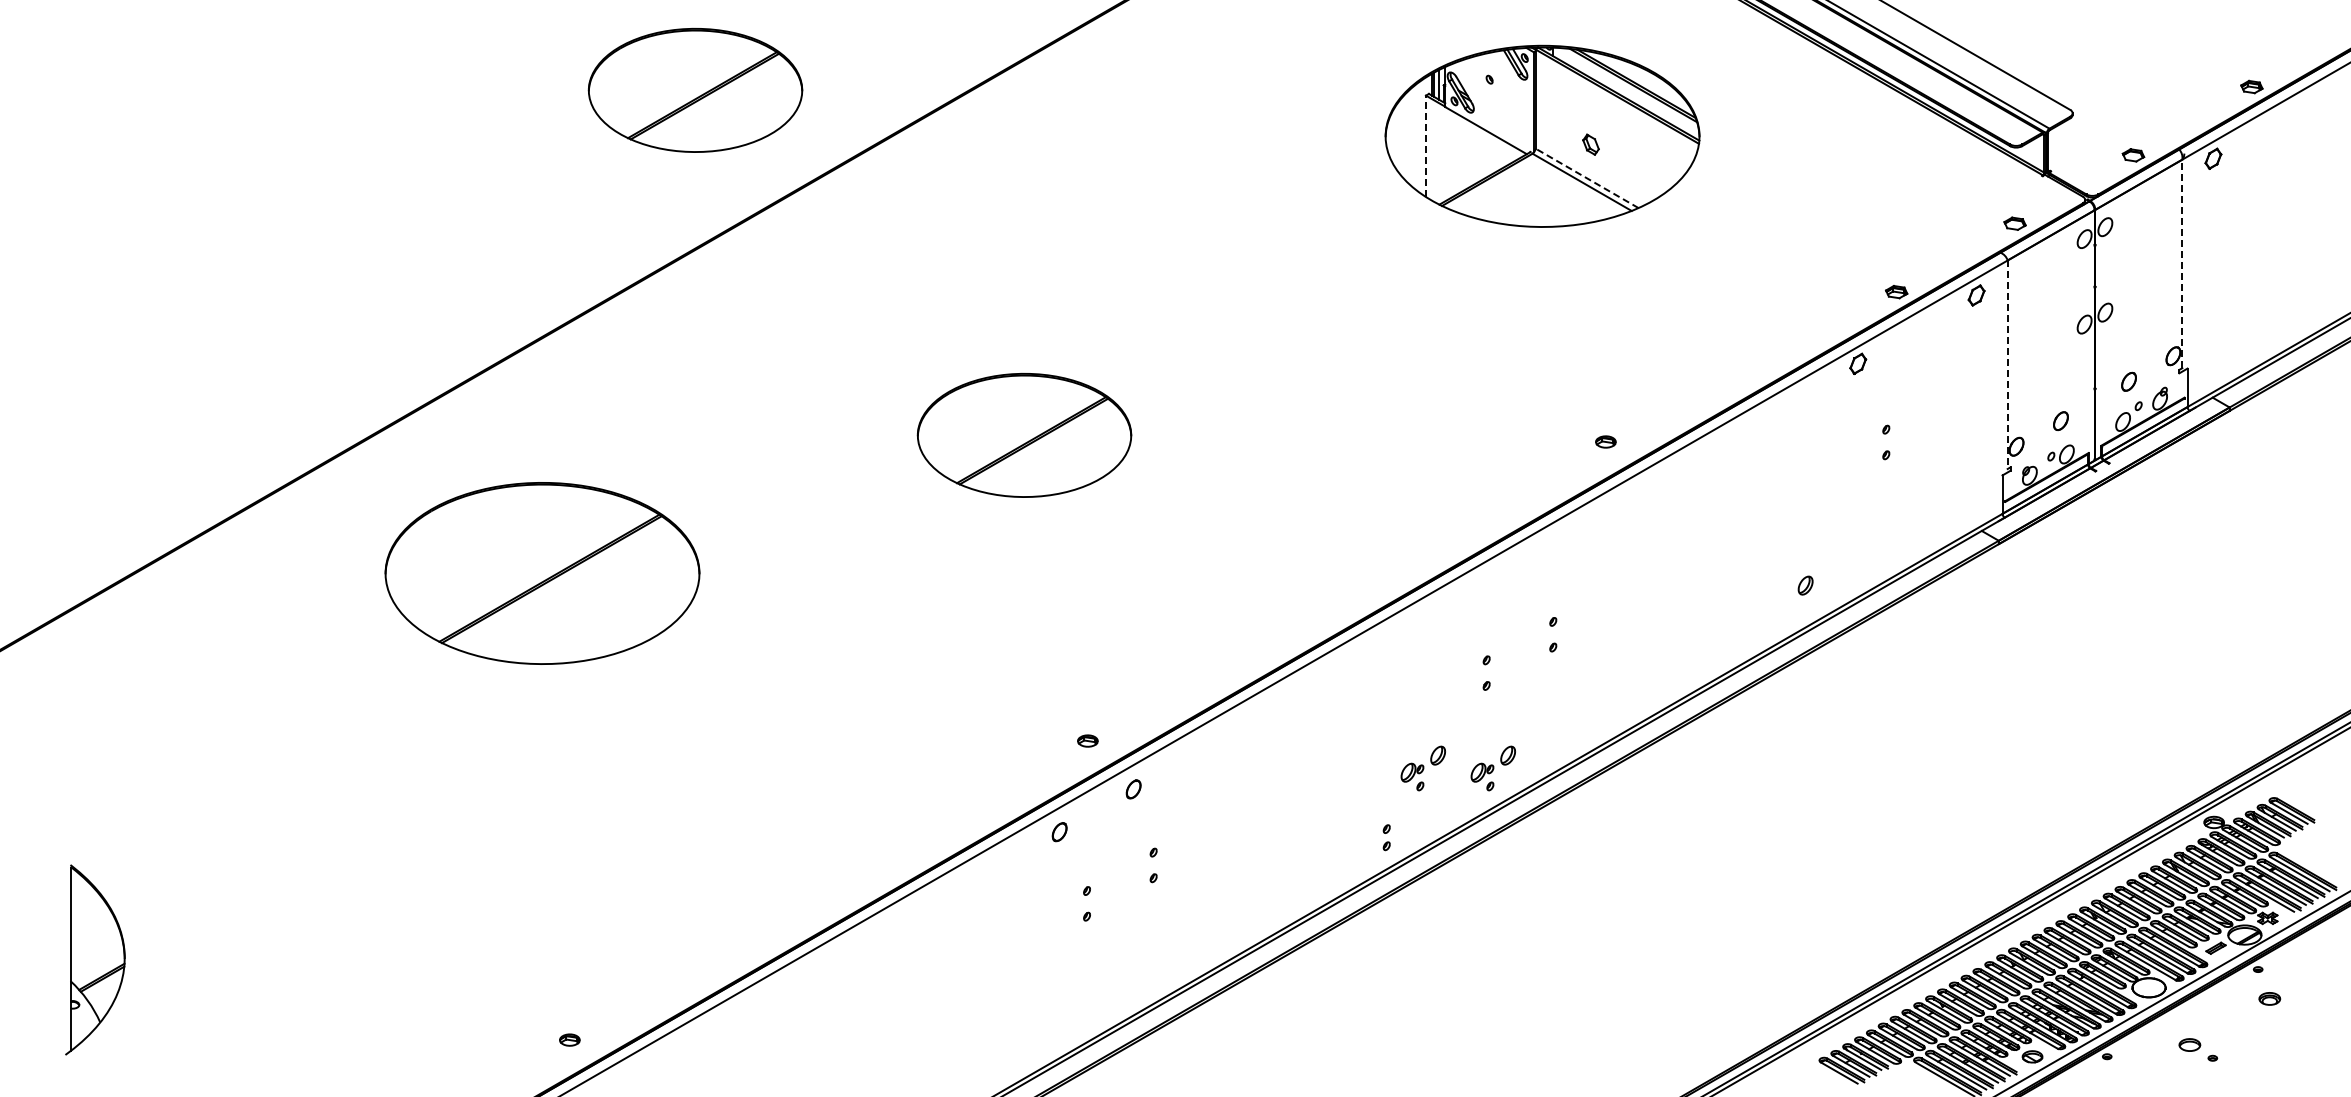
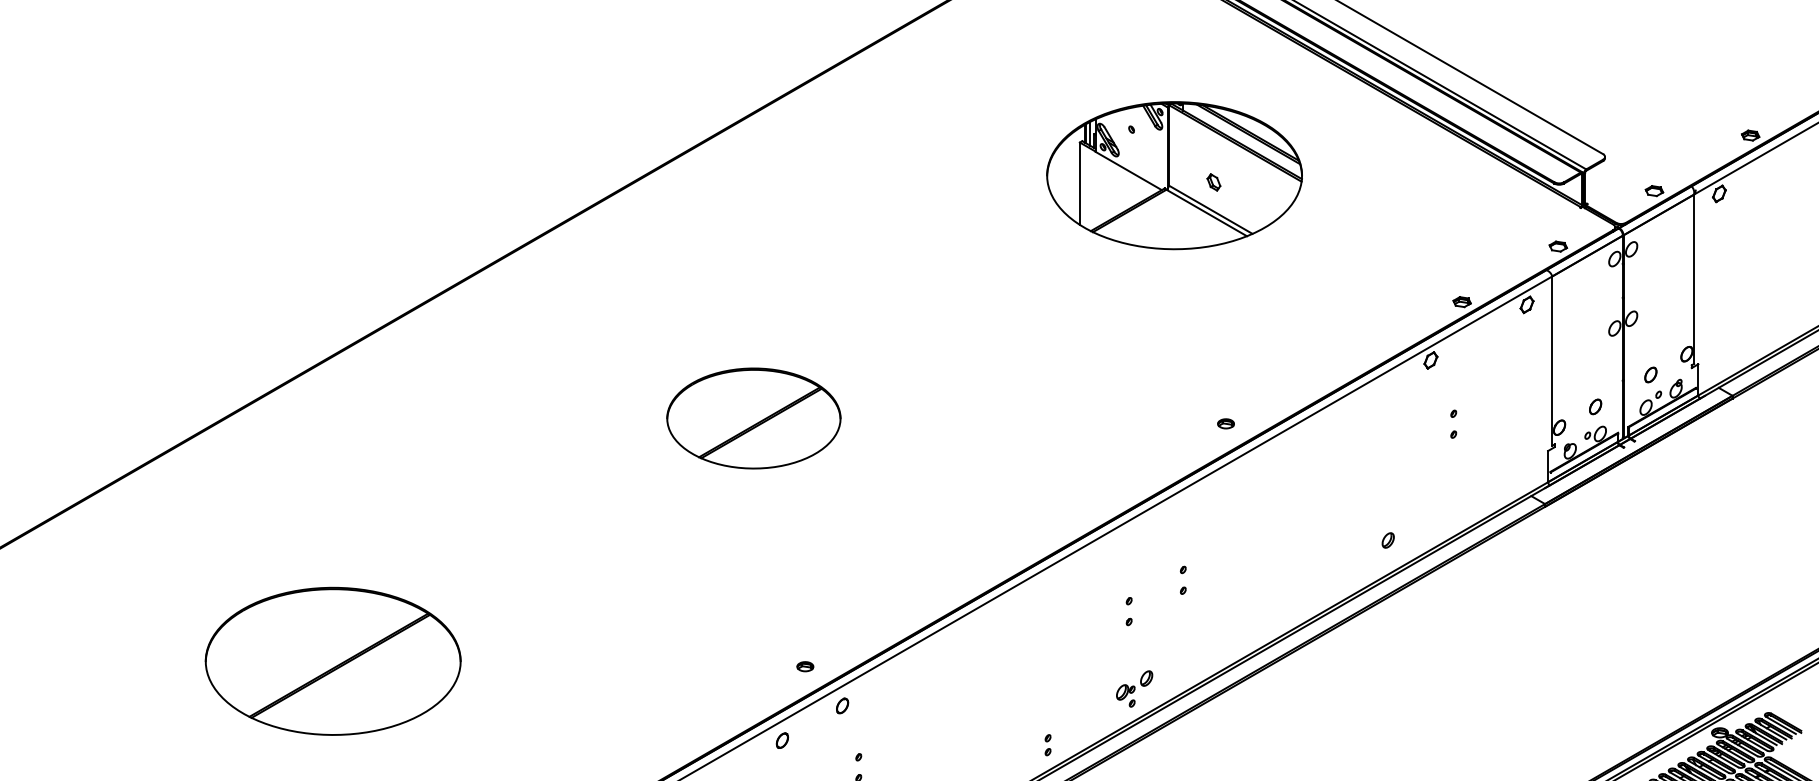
part: (695, 90) -> (486, 138), removed
line: (1426, 146) -> (1080, 183), dashed -> solid
line: (1586, 178) -> (1210, 209), dashed -> solid
line: (2182, 263) -> (1694, 278), dashed -> solid
line: (2007, 365) -> (1552, 361), dashed -> solid
part: (542, 573) -> (333, 661), moved
part: (1422, 768) -> (1077, 689), removed

